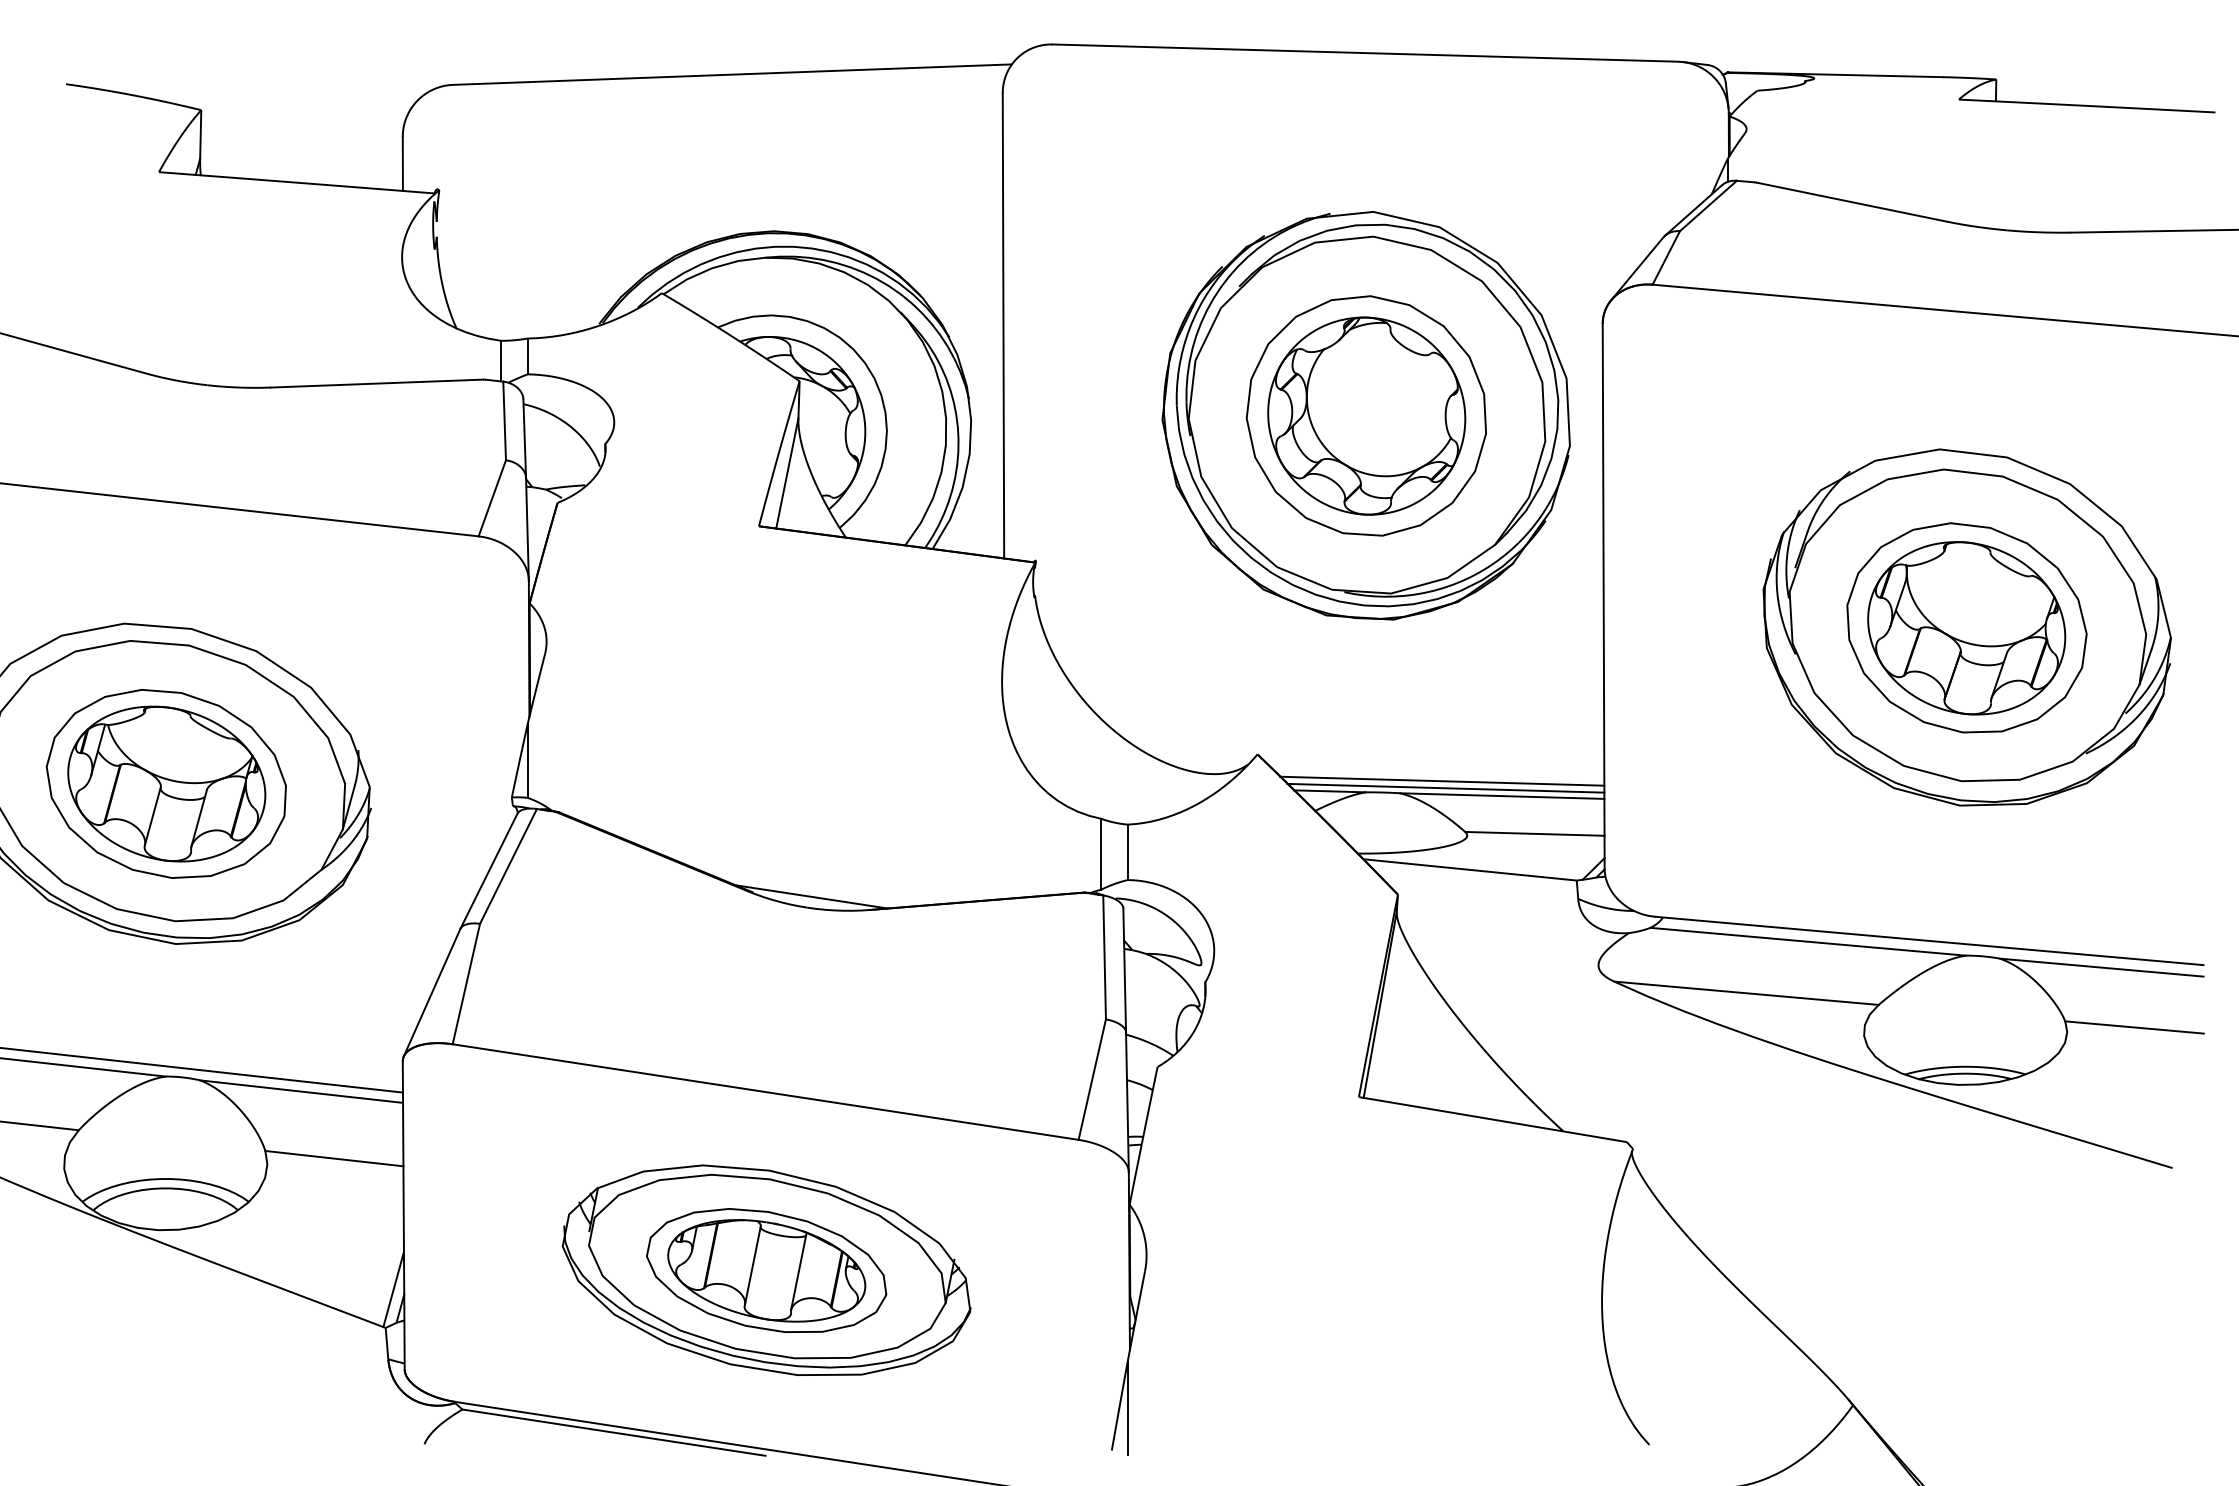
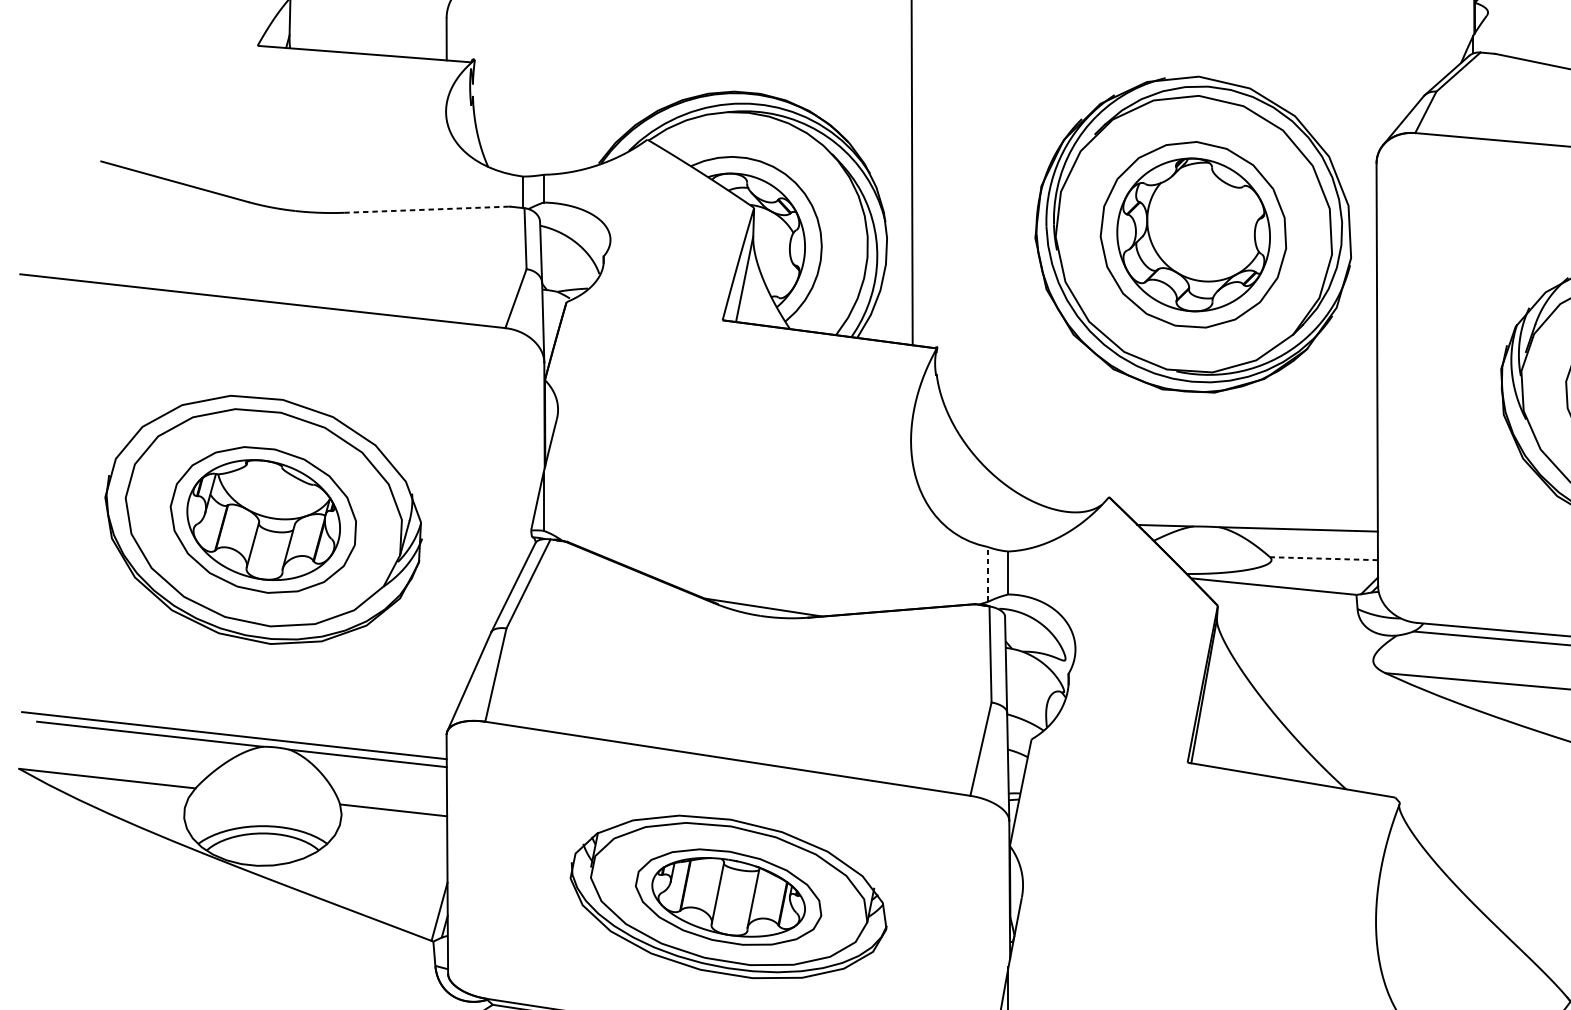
line: (377, 383) -> (427, 209), solid -> dashed
line: (1442, 780) -> (1252, 517), removed
line: (1445, 787) -> (1254, 522), removed
line: (1534, 833) -> (1323, 558), solid -> dashed
line: (1101, 853) -> (988, 573), solid -> dashed

